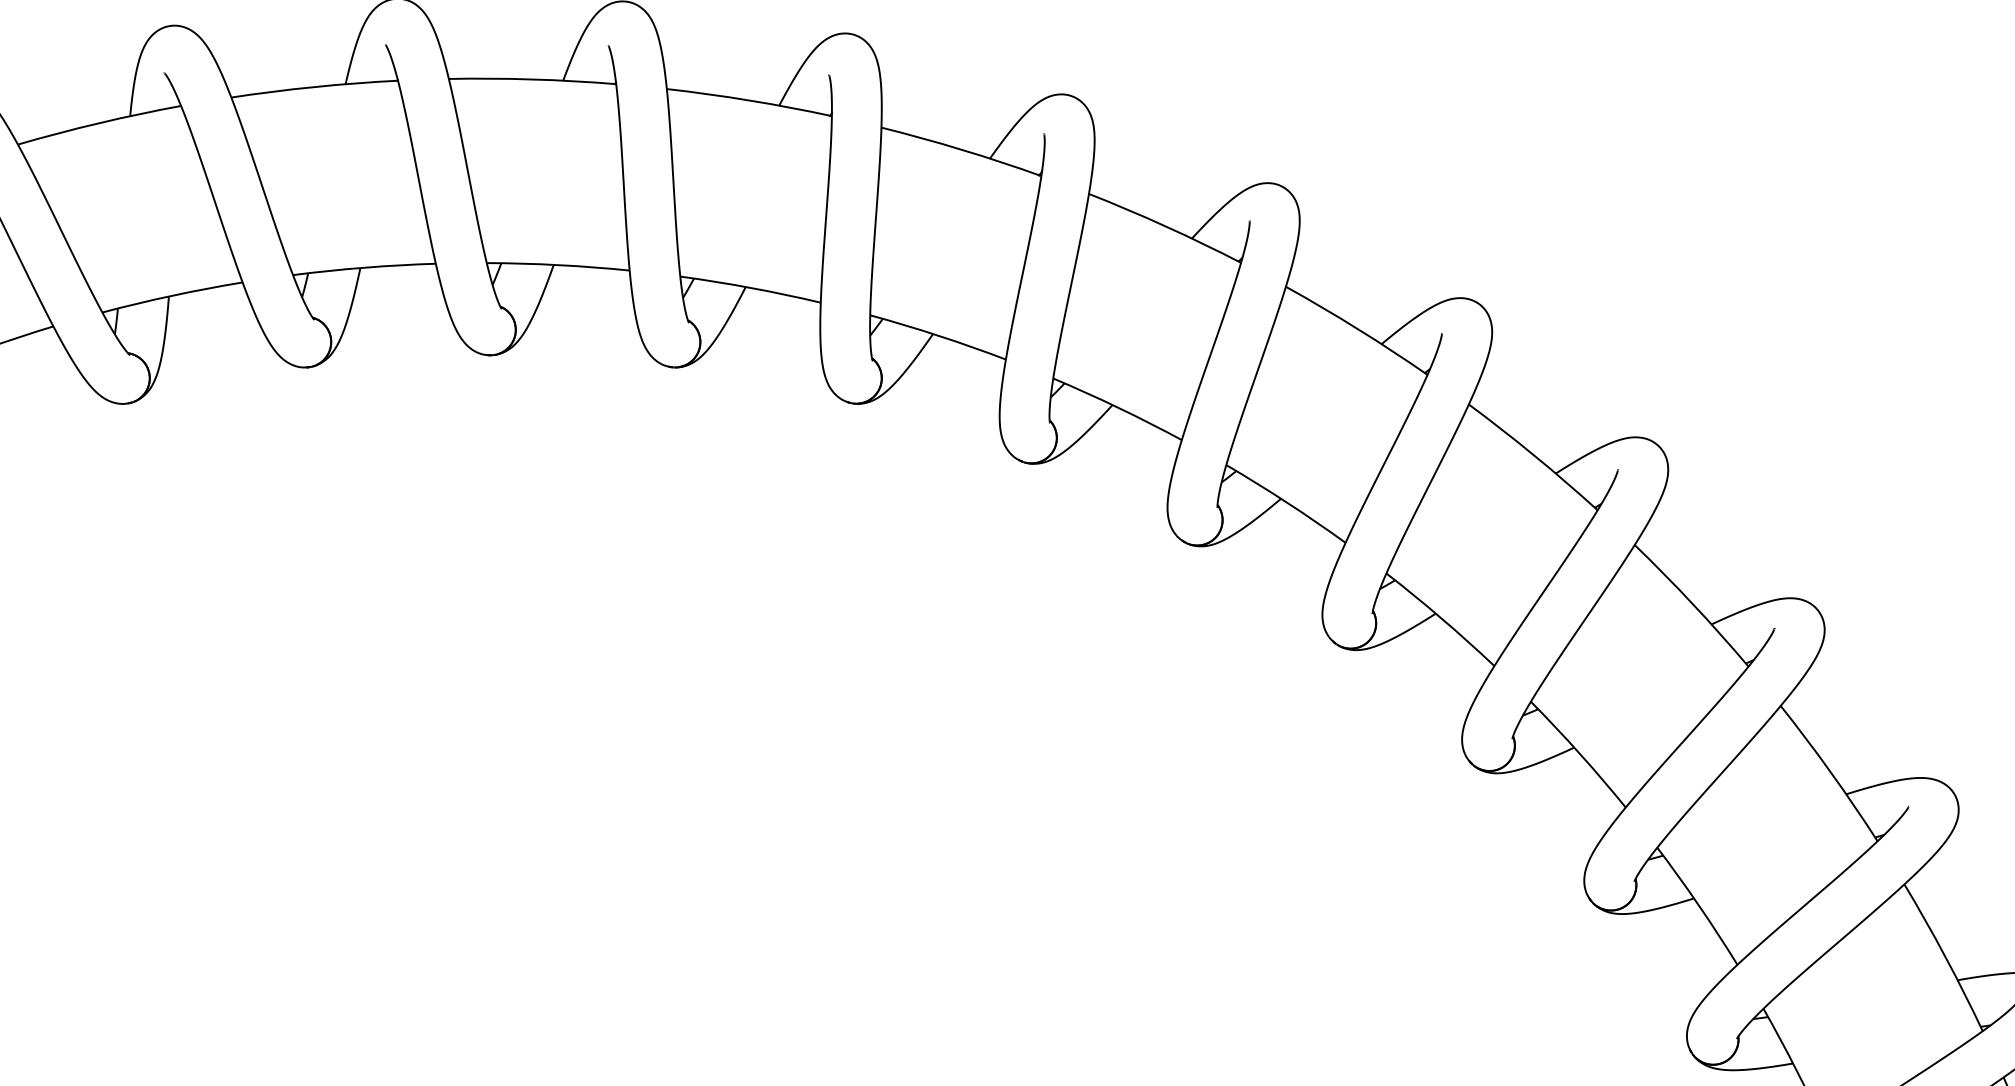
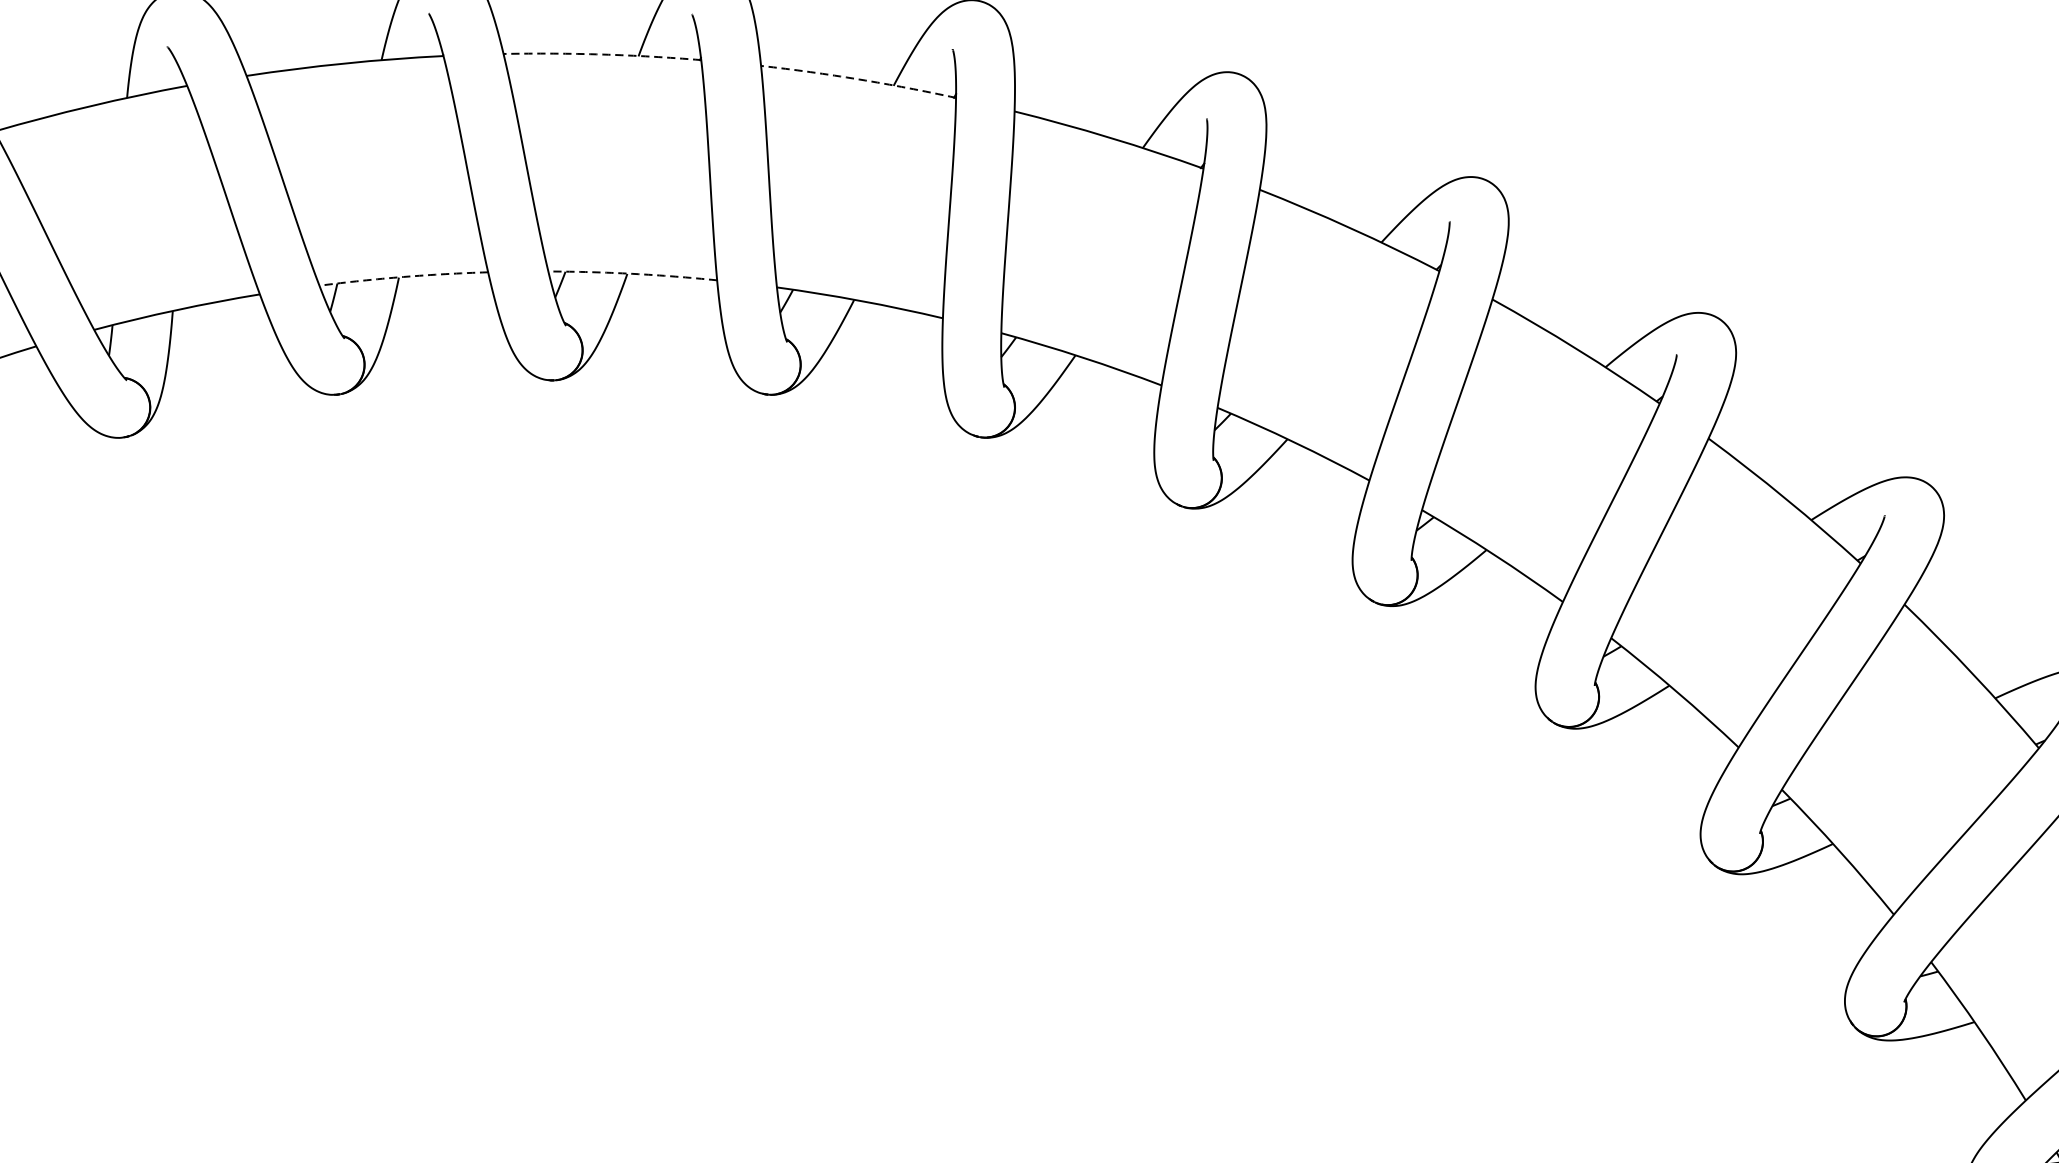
arc: (532, 79) -> (602, 54), solid -> dashed
arc: (749, 100) -> (858, 79), solid -> dashed
arc: (558, 265) -> (633, 274), solid -> dashed
arc: (364, 267) -> (403, 276), solid -> dashed

